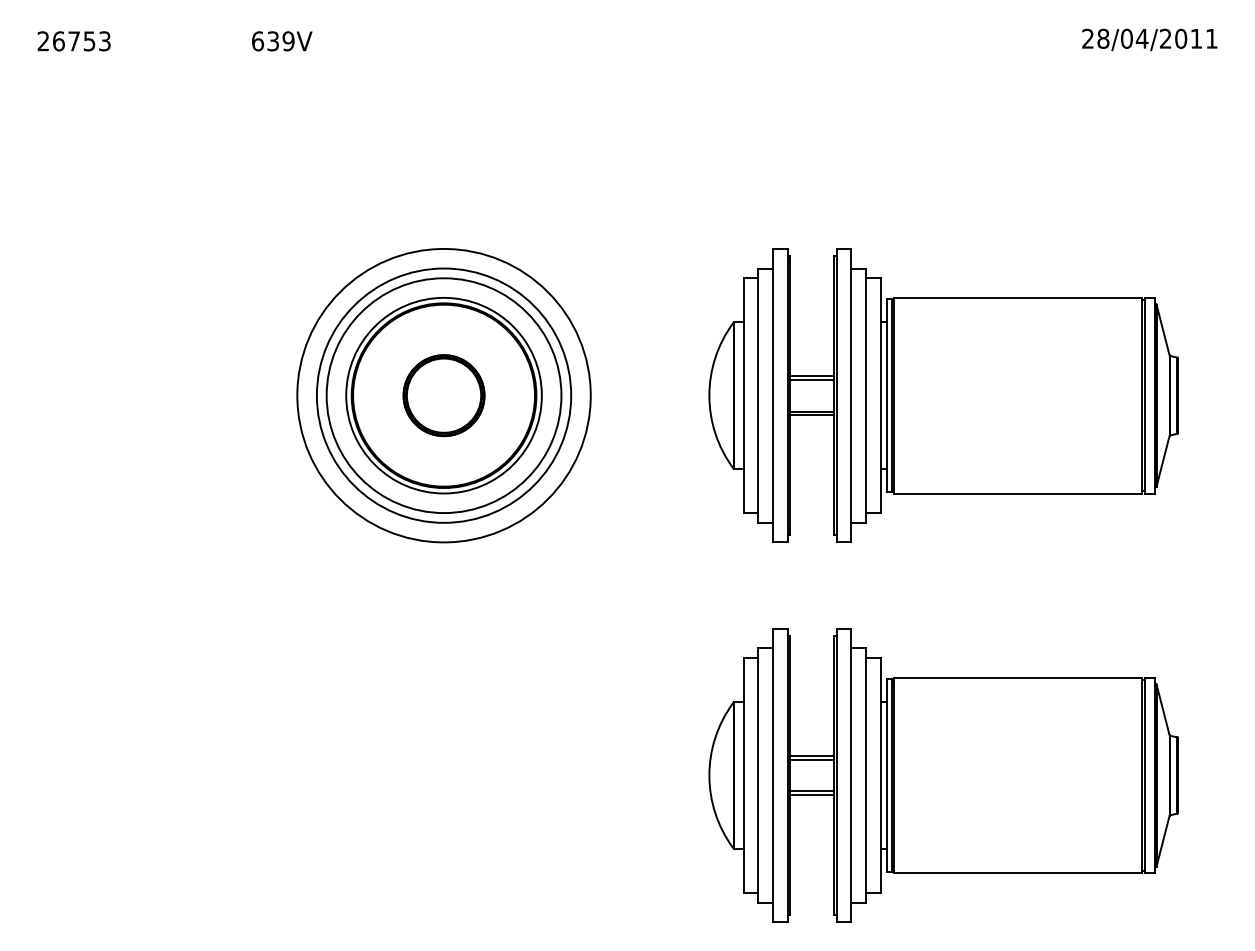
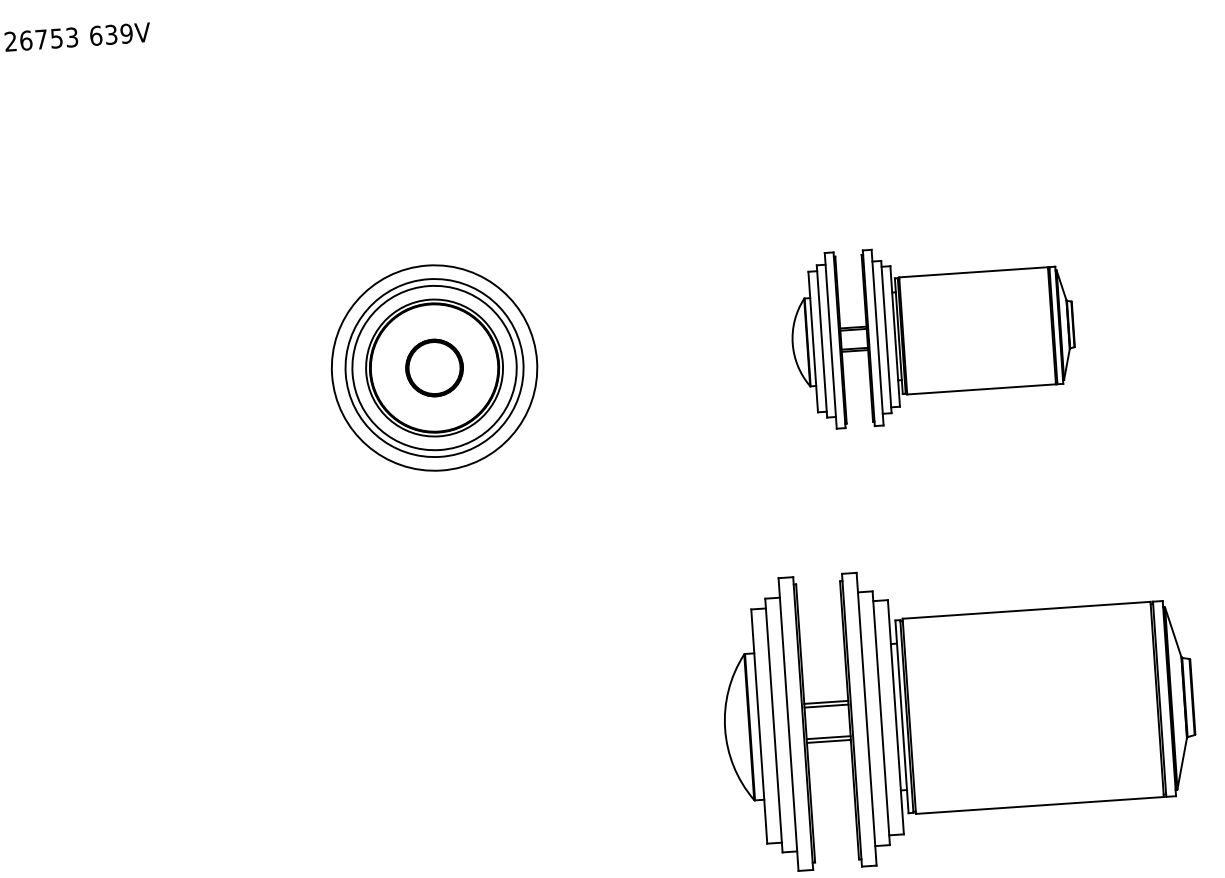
text: (282, 41) -> (120, 34), moved
part: (443, 395) -> (434, 367), size x0.7
part: (943, 395) -> (932, 333), size x0.6

